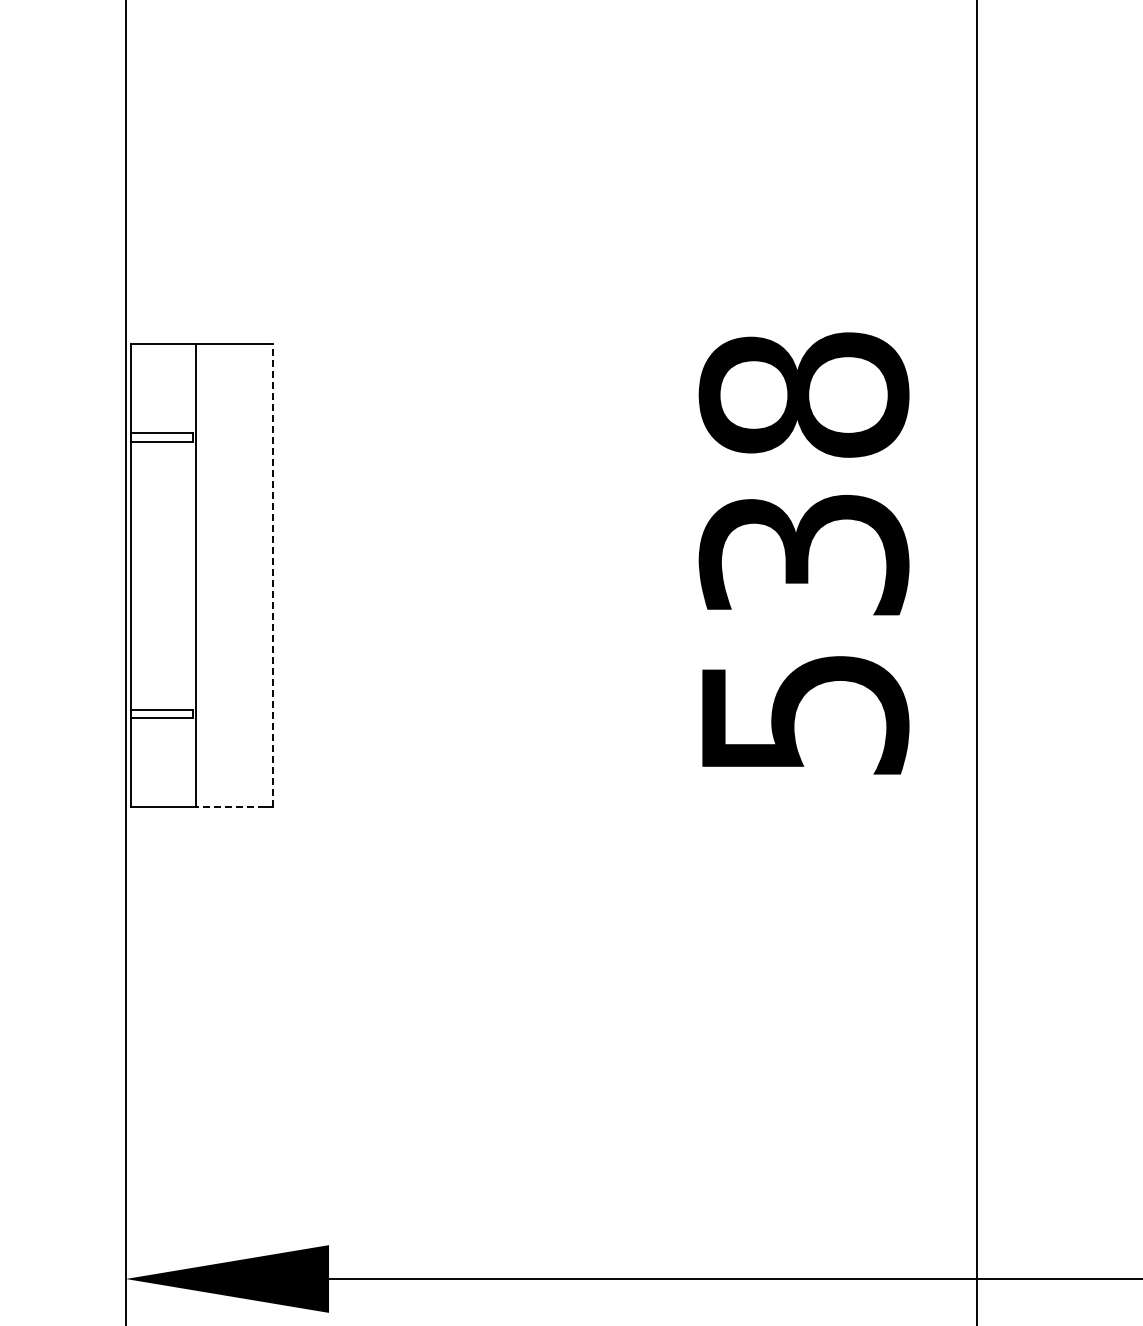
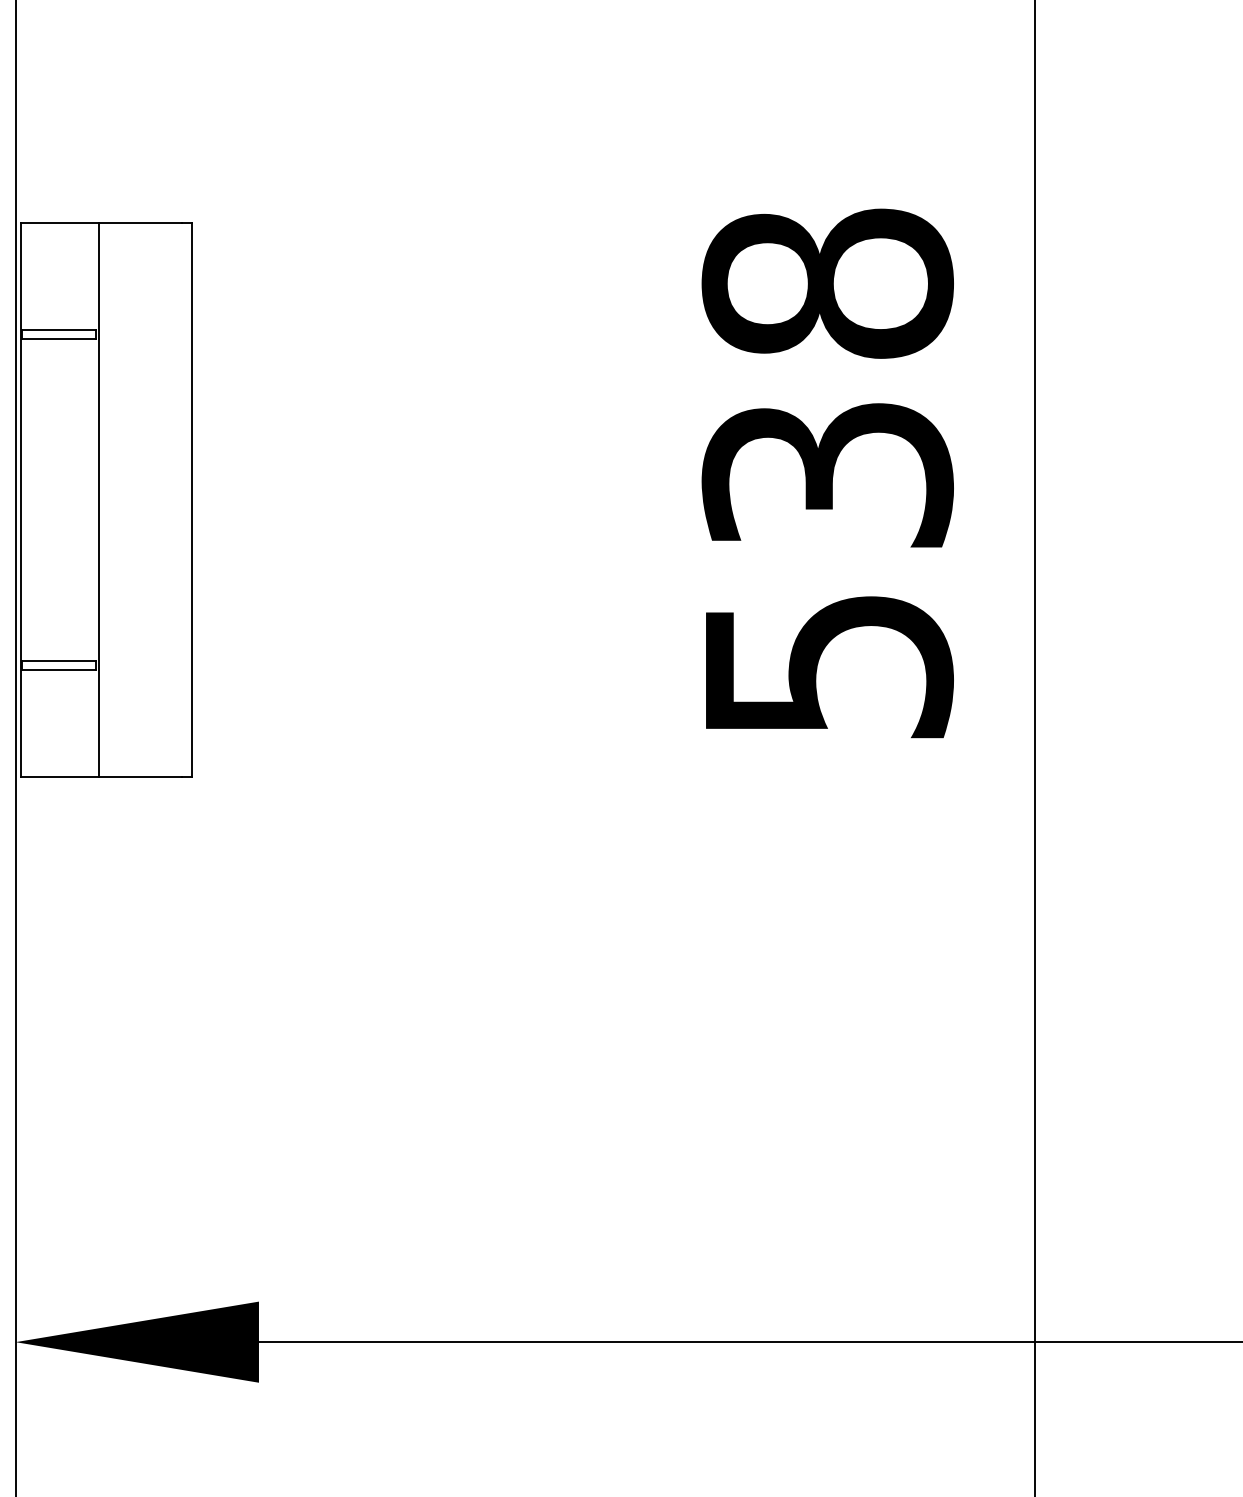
line: (272, 575) -> (191, 499), dashed -> solid
line: (230, 807) -> (140, 777), dashed -> solid

